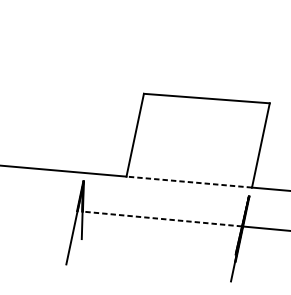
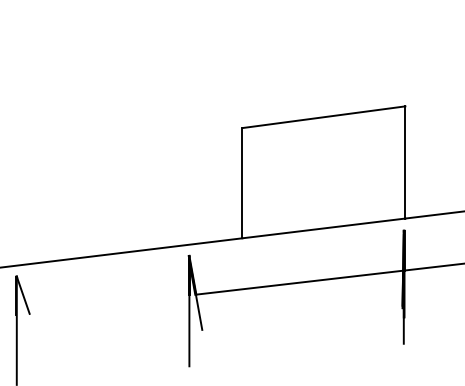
line: (188, 182) -> (323, 228), dashed -> solid
line: (162, 218) -> (299, 282), dashed -> solid

